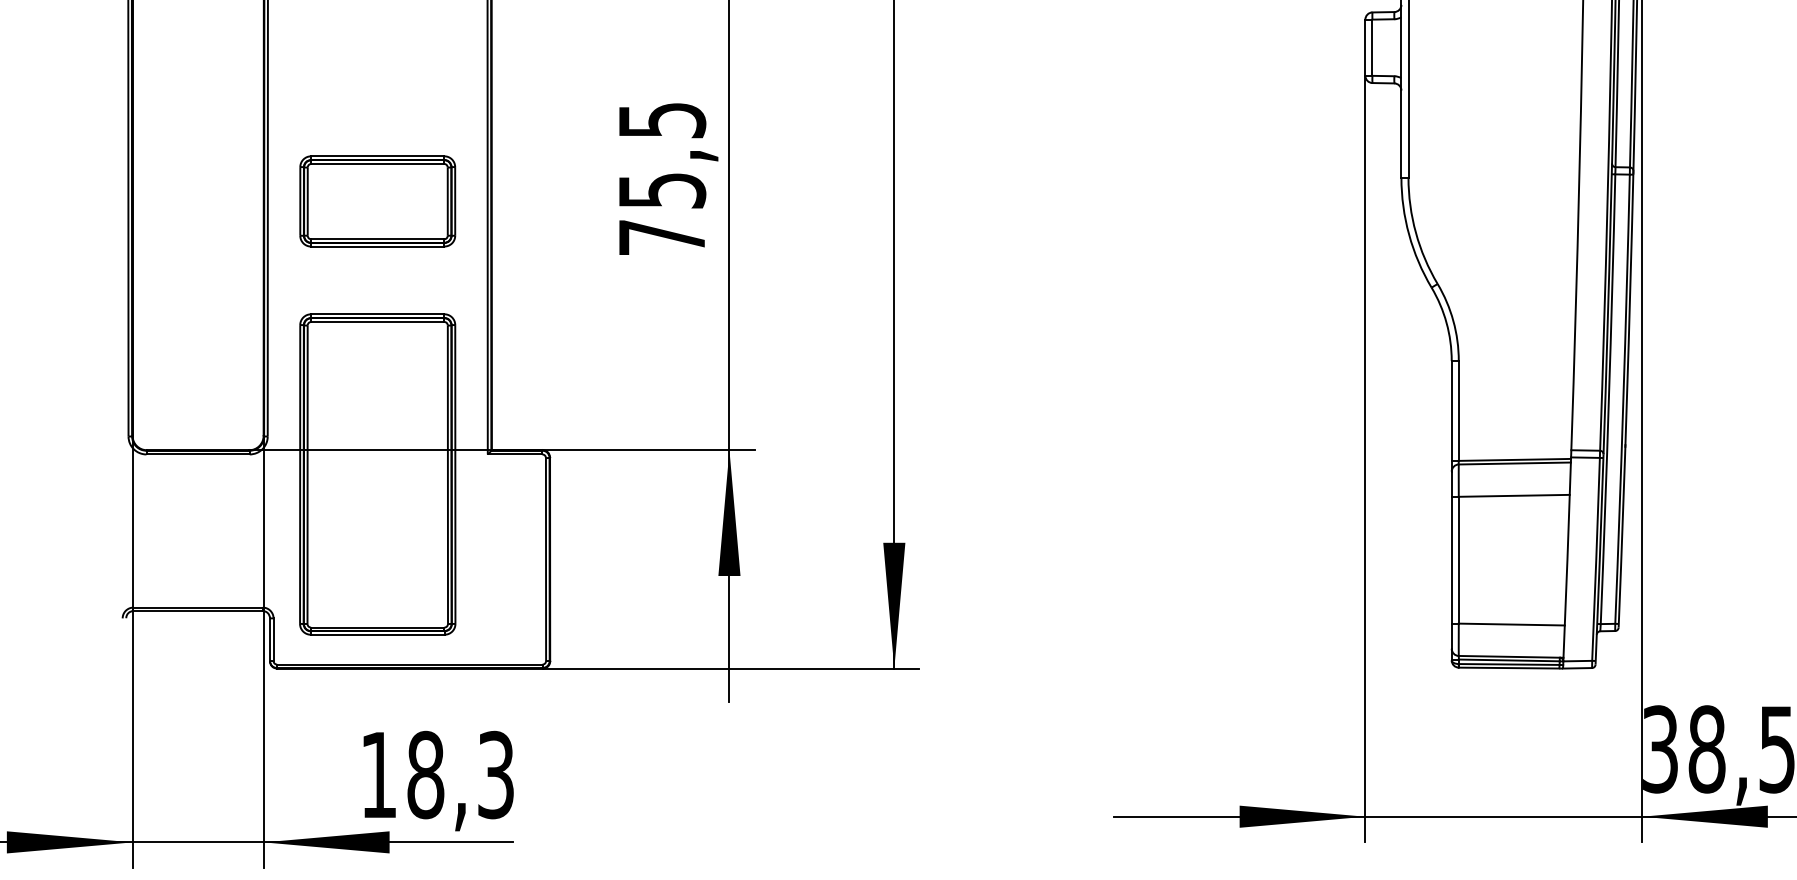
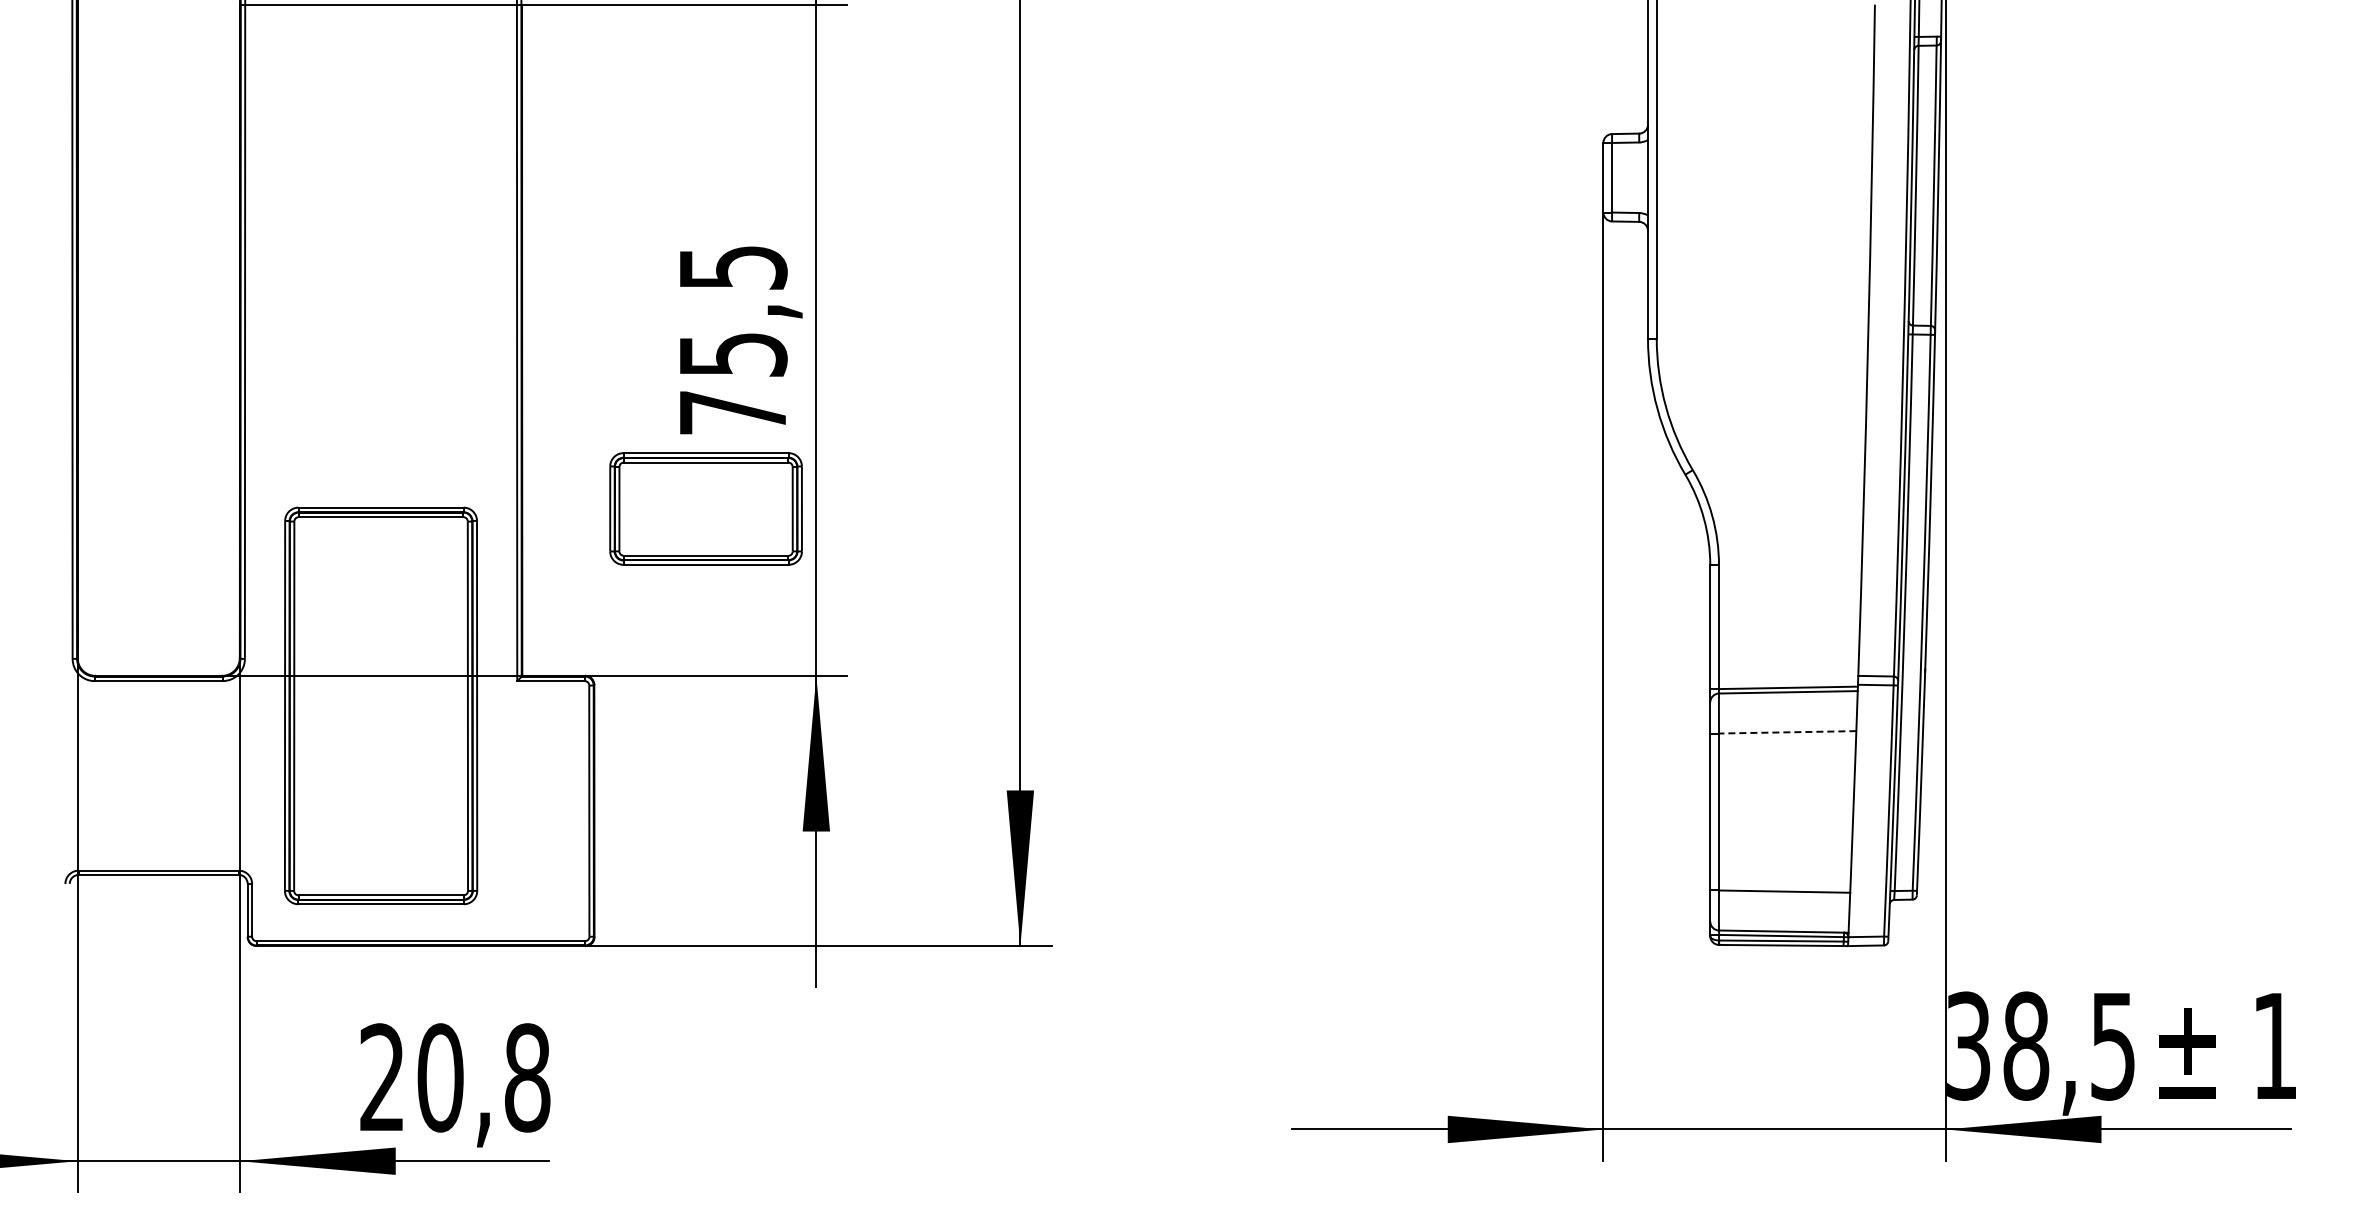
part: (377, 201) -> (705, 508), moved
line: (1514, 495) -> (1787, 732), solid -> dashed
text: (437, 774) -> (455, 1077), 18,3 -> 20,8

